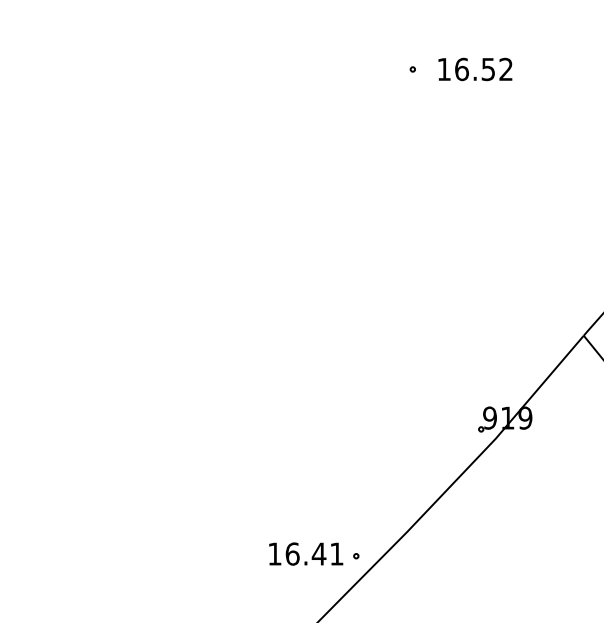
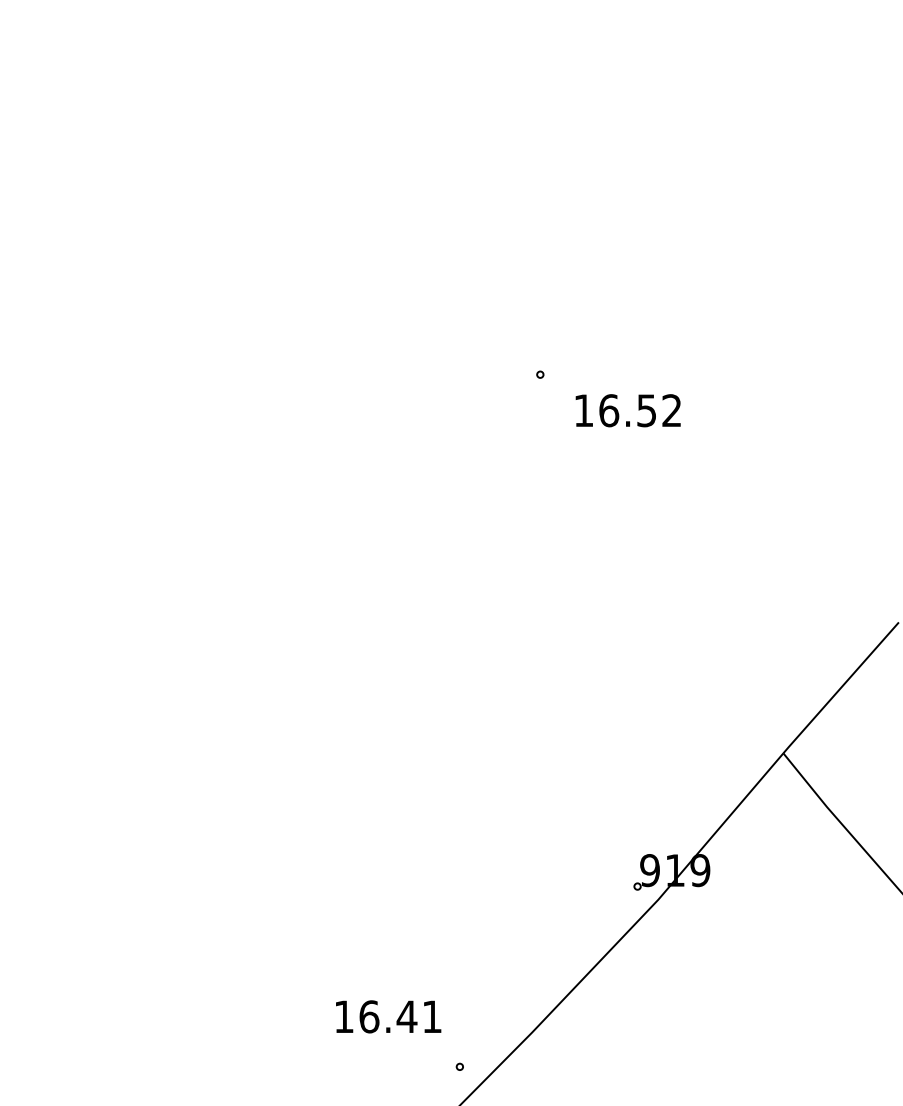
text: (474, 69) -> (627, 410), moved
text: (306, 553) -> (388, 1016), moved

